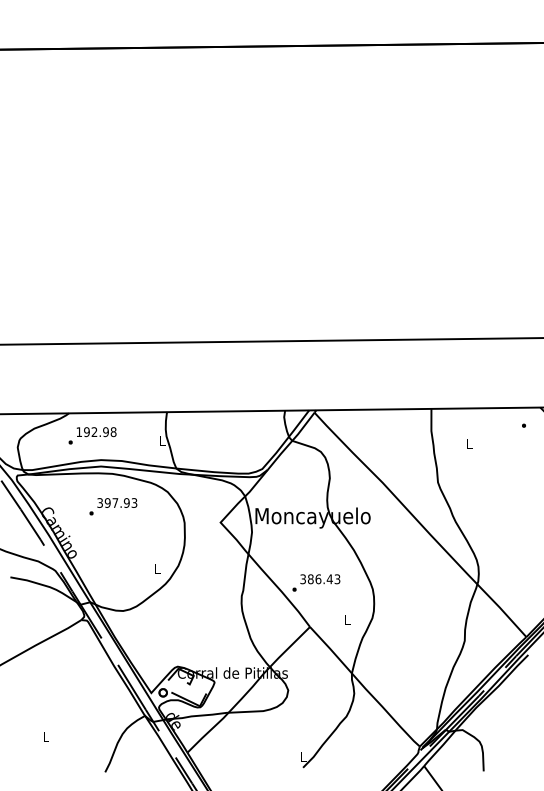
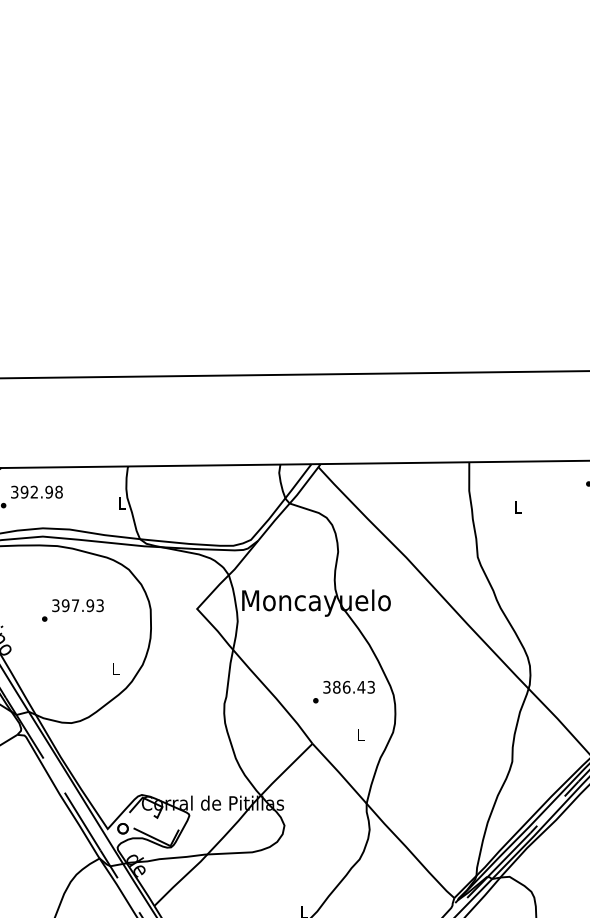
text: (79, 432) -> (14, 492), 192.98 -> 392.98
text: (113, 506) -> (73, 610), moved
text: (316, 582) -> (344, 691), moved

